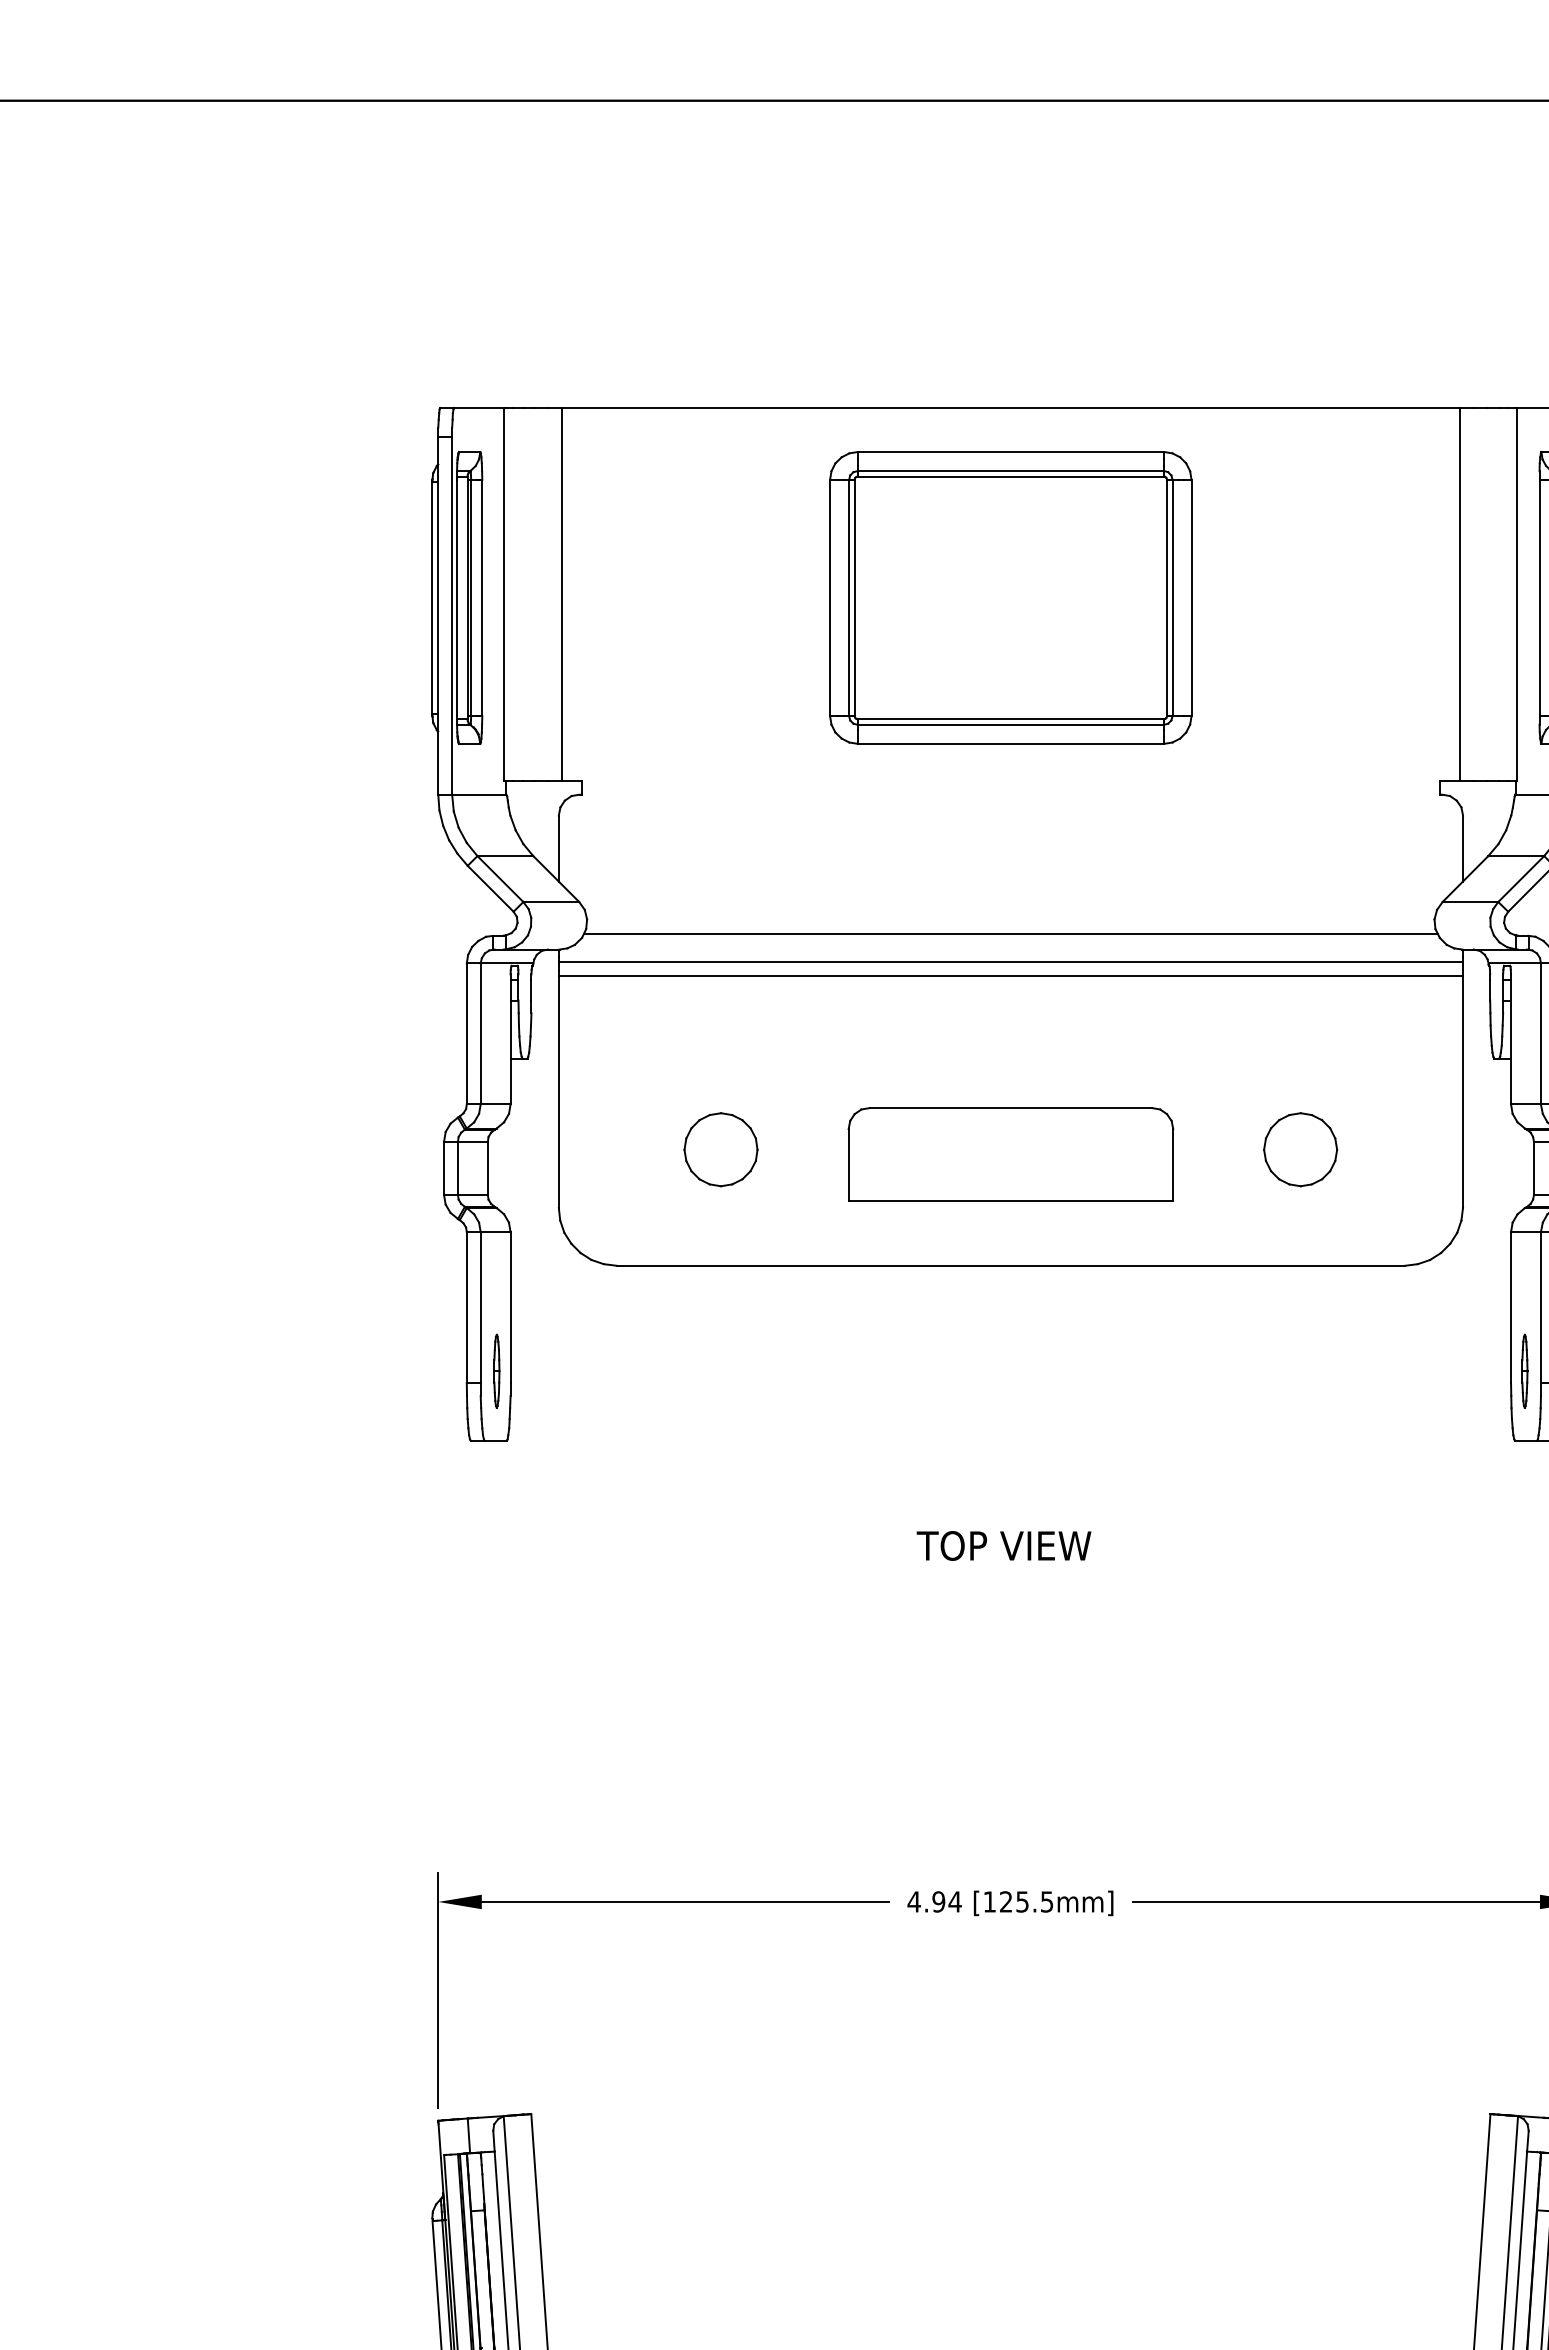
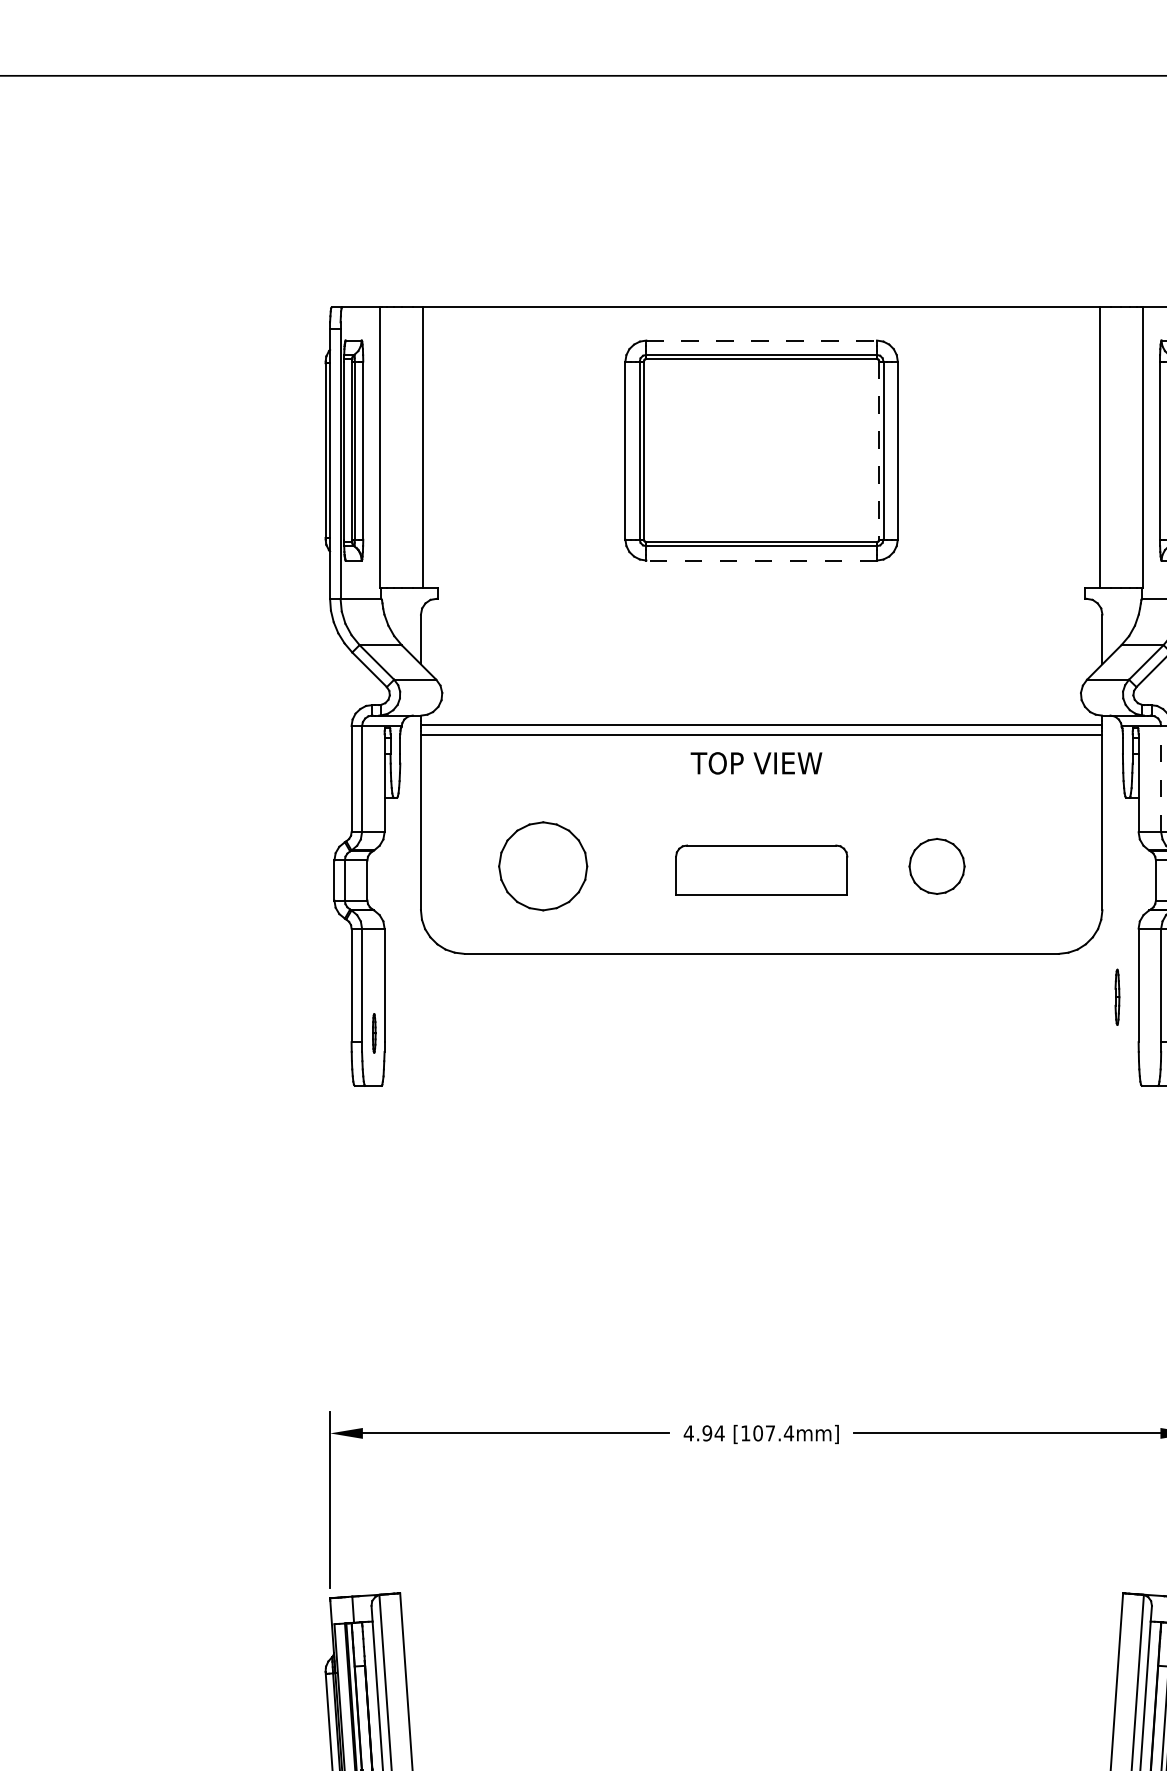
line: (1011, 452) -> (762, 340), solid -> dashed
line: (1166, 598) -> (878, 450), solid -> dashed
line: (1010, 743) -> (761, 560), solid -> dashed
line: (1010, 934) -> (761, 704), removed
line: (1540, 1033) -> (1160, 778), solid -> dashed
part: (720, 1149) -> (542, 866), size x1.6
part: (1300, 1149) -> (936, 866), moved
part: (1010, 1154) -> (761, 870), size x0.7
part: (496, 1370) -> (373, 1032), size x0.7
part: (1524, 1370) -> (1117, 996), moved
text: (1003, 1545) -> (756, 763), moved
text: (1026, 1901) -> (773, 1433), [125.5mm] -> [107.4mm]

